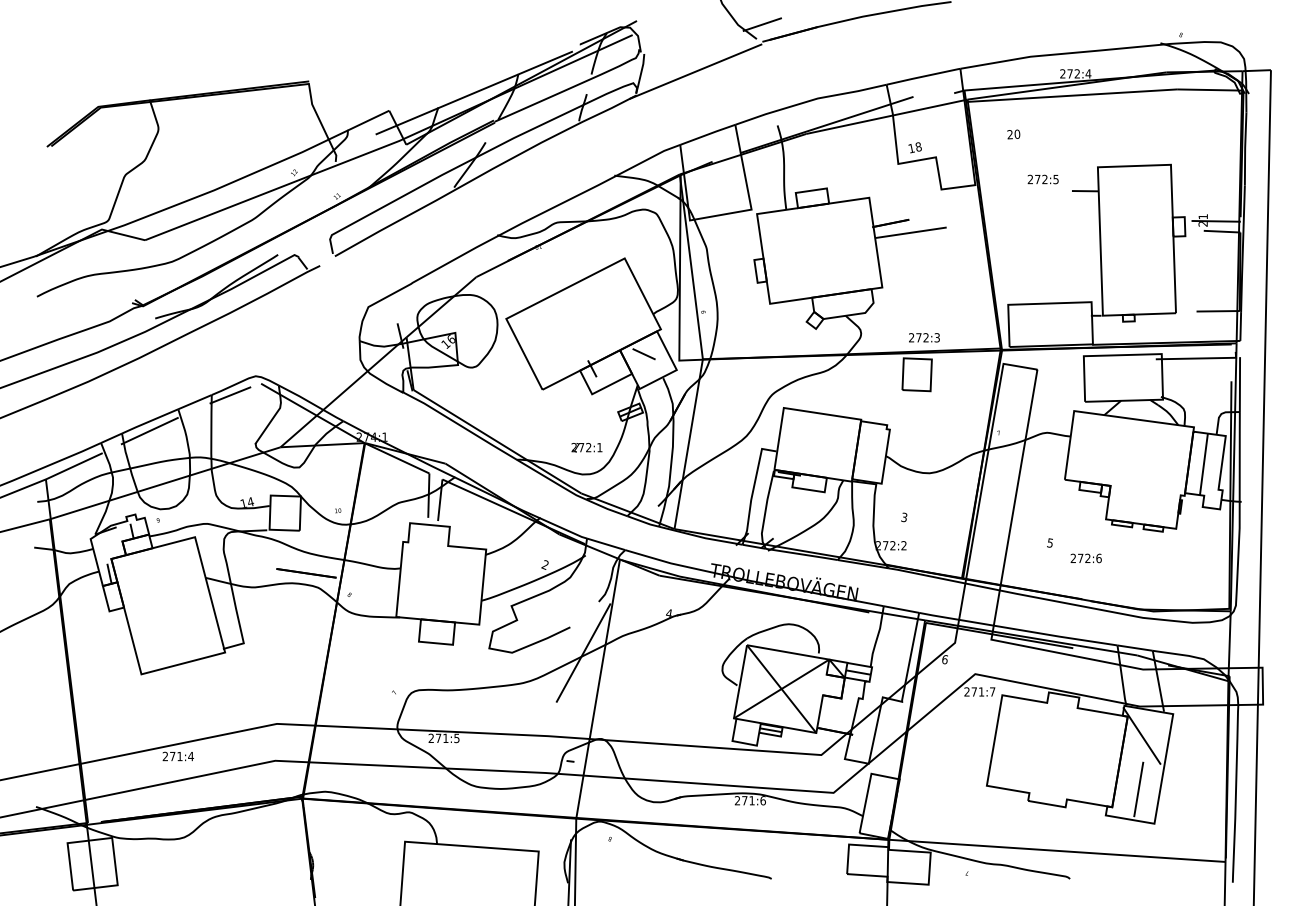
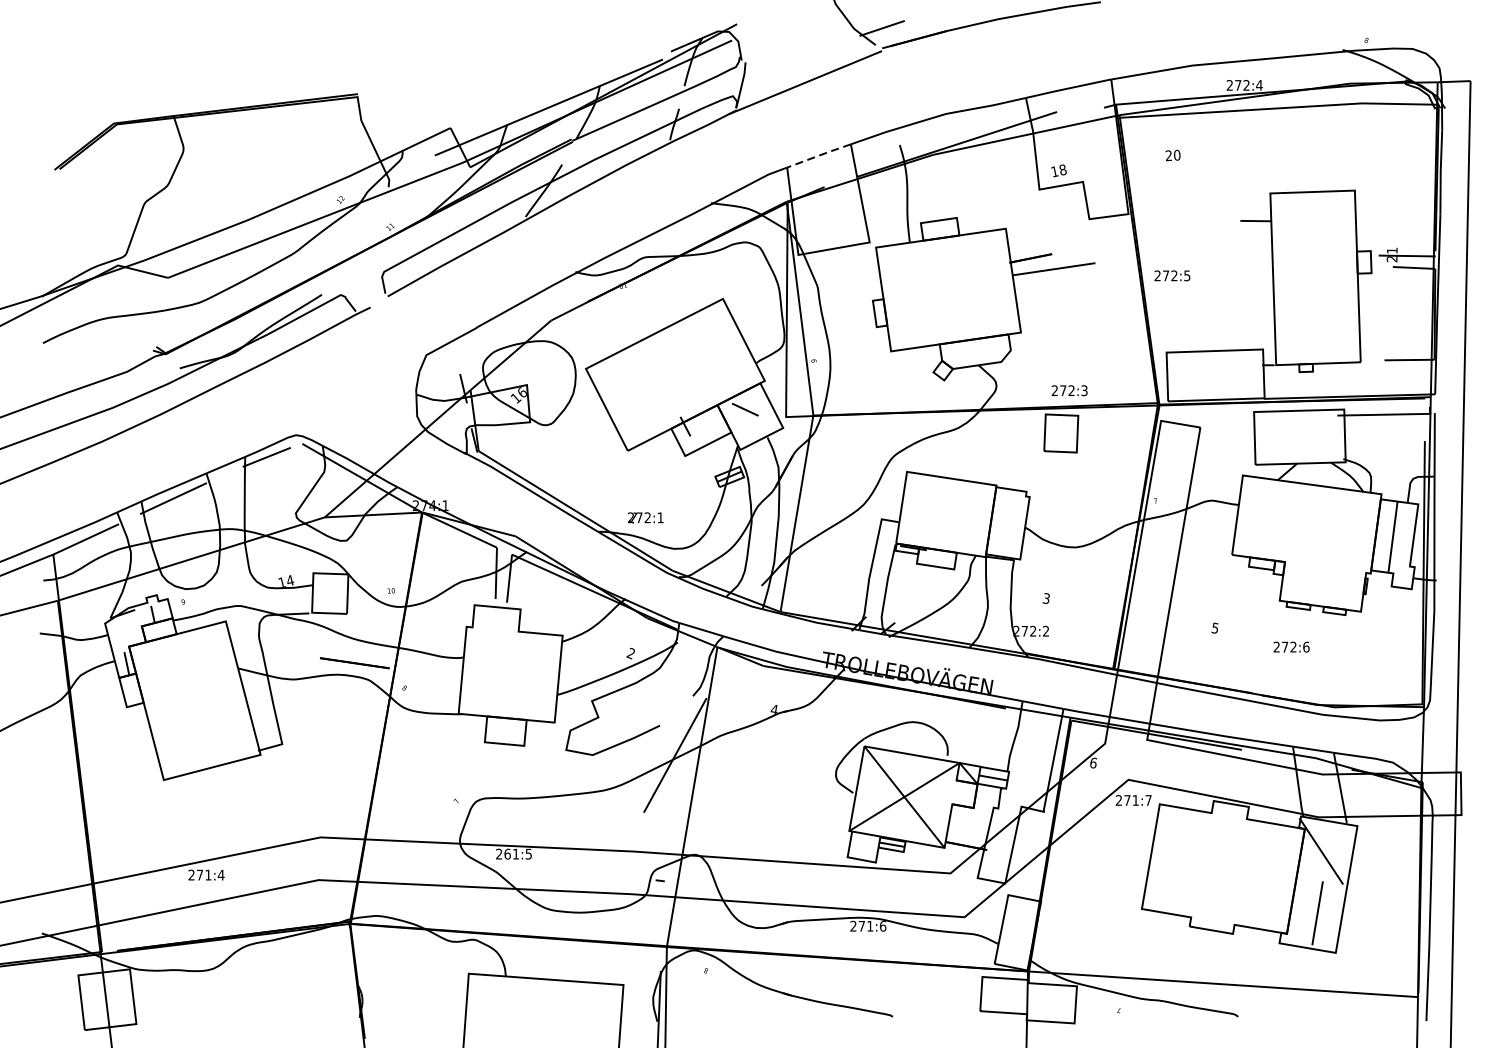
line: (708, 134) -> (819, 155), solid -> dashed
text: (1042, 179) -> (1171, 275), moved
text: (586, 447) -> (645, 517), moved
text: (1085, 558) -> (1290, 647), moved
text: (438, 738) -> (507, 854), 271:5 -> 261:5

